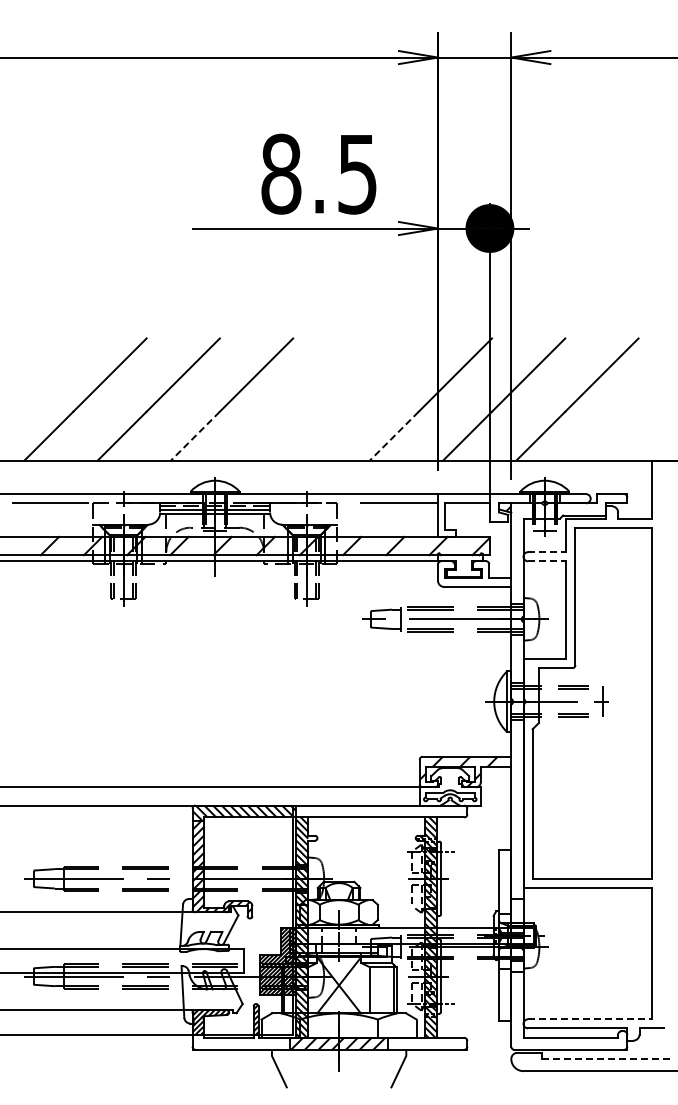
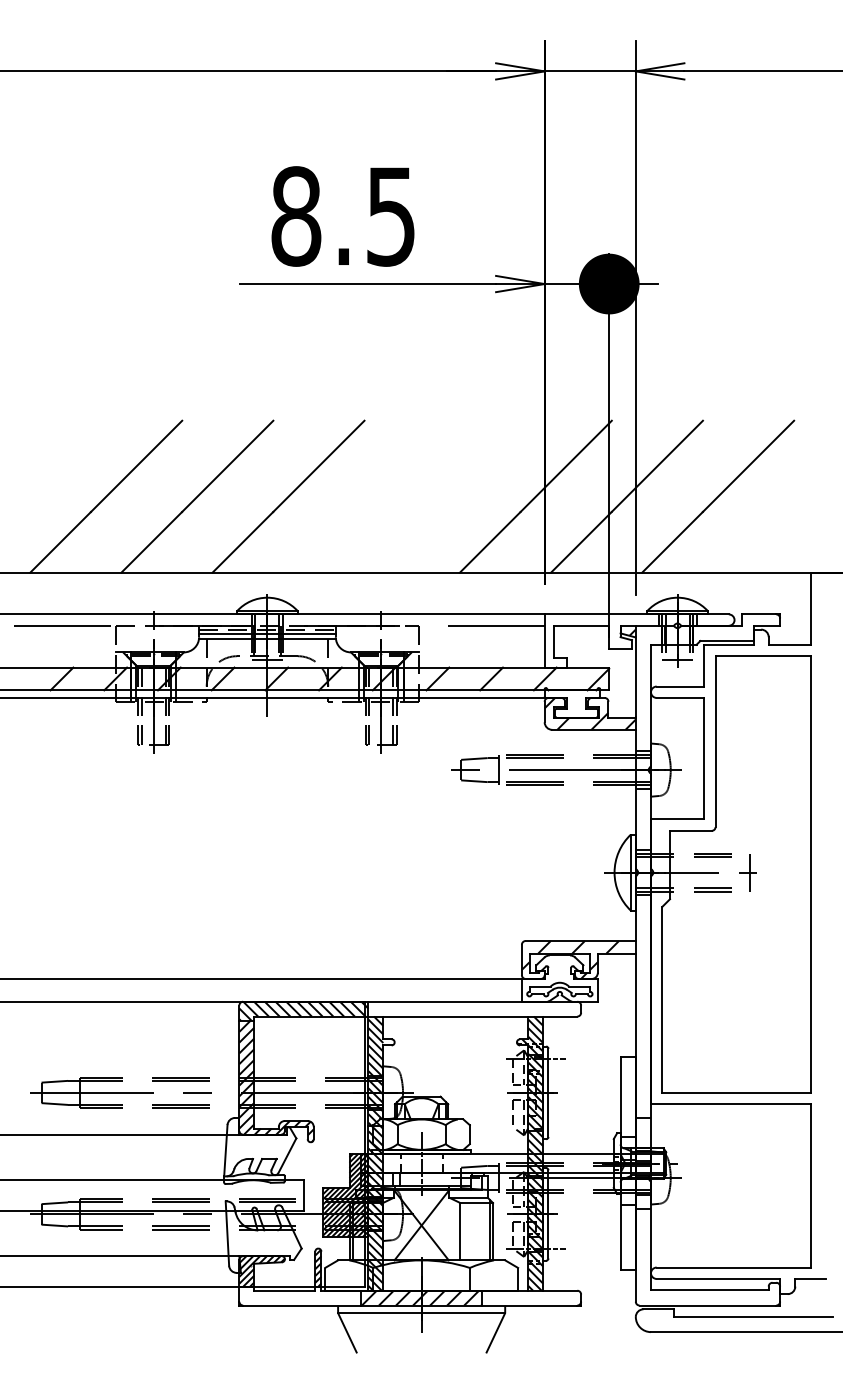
text: (318, 173) -> (342, 215), moved
line: (195, 436) -> (243, 542), dashed -> solid
line: (393, 436) -> (489, 542), dashed -> solid
line: (547, 552) -> (680, 687), dashed -> solid
line: (547, 561) -> (680, 698), dashed -> solid
hatch: (474, 573) -> (590, 713), added
line: (589, 1019) -> (733, 1267), dashed -> solid
line: (338, 1055) -> (420, 1312), added
line: (606, 1058) -> (754, 1316), dashed -> solid

